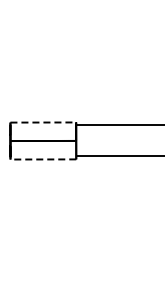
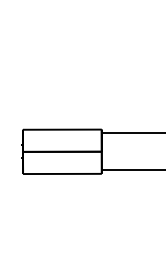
line: (43, 122) -> (62, 129), dashed -> solid
line: (43, 159) -> (62, 173), dashed -> solid

